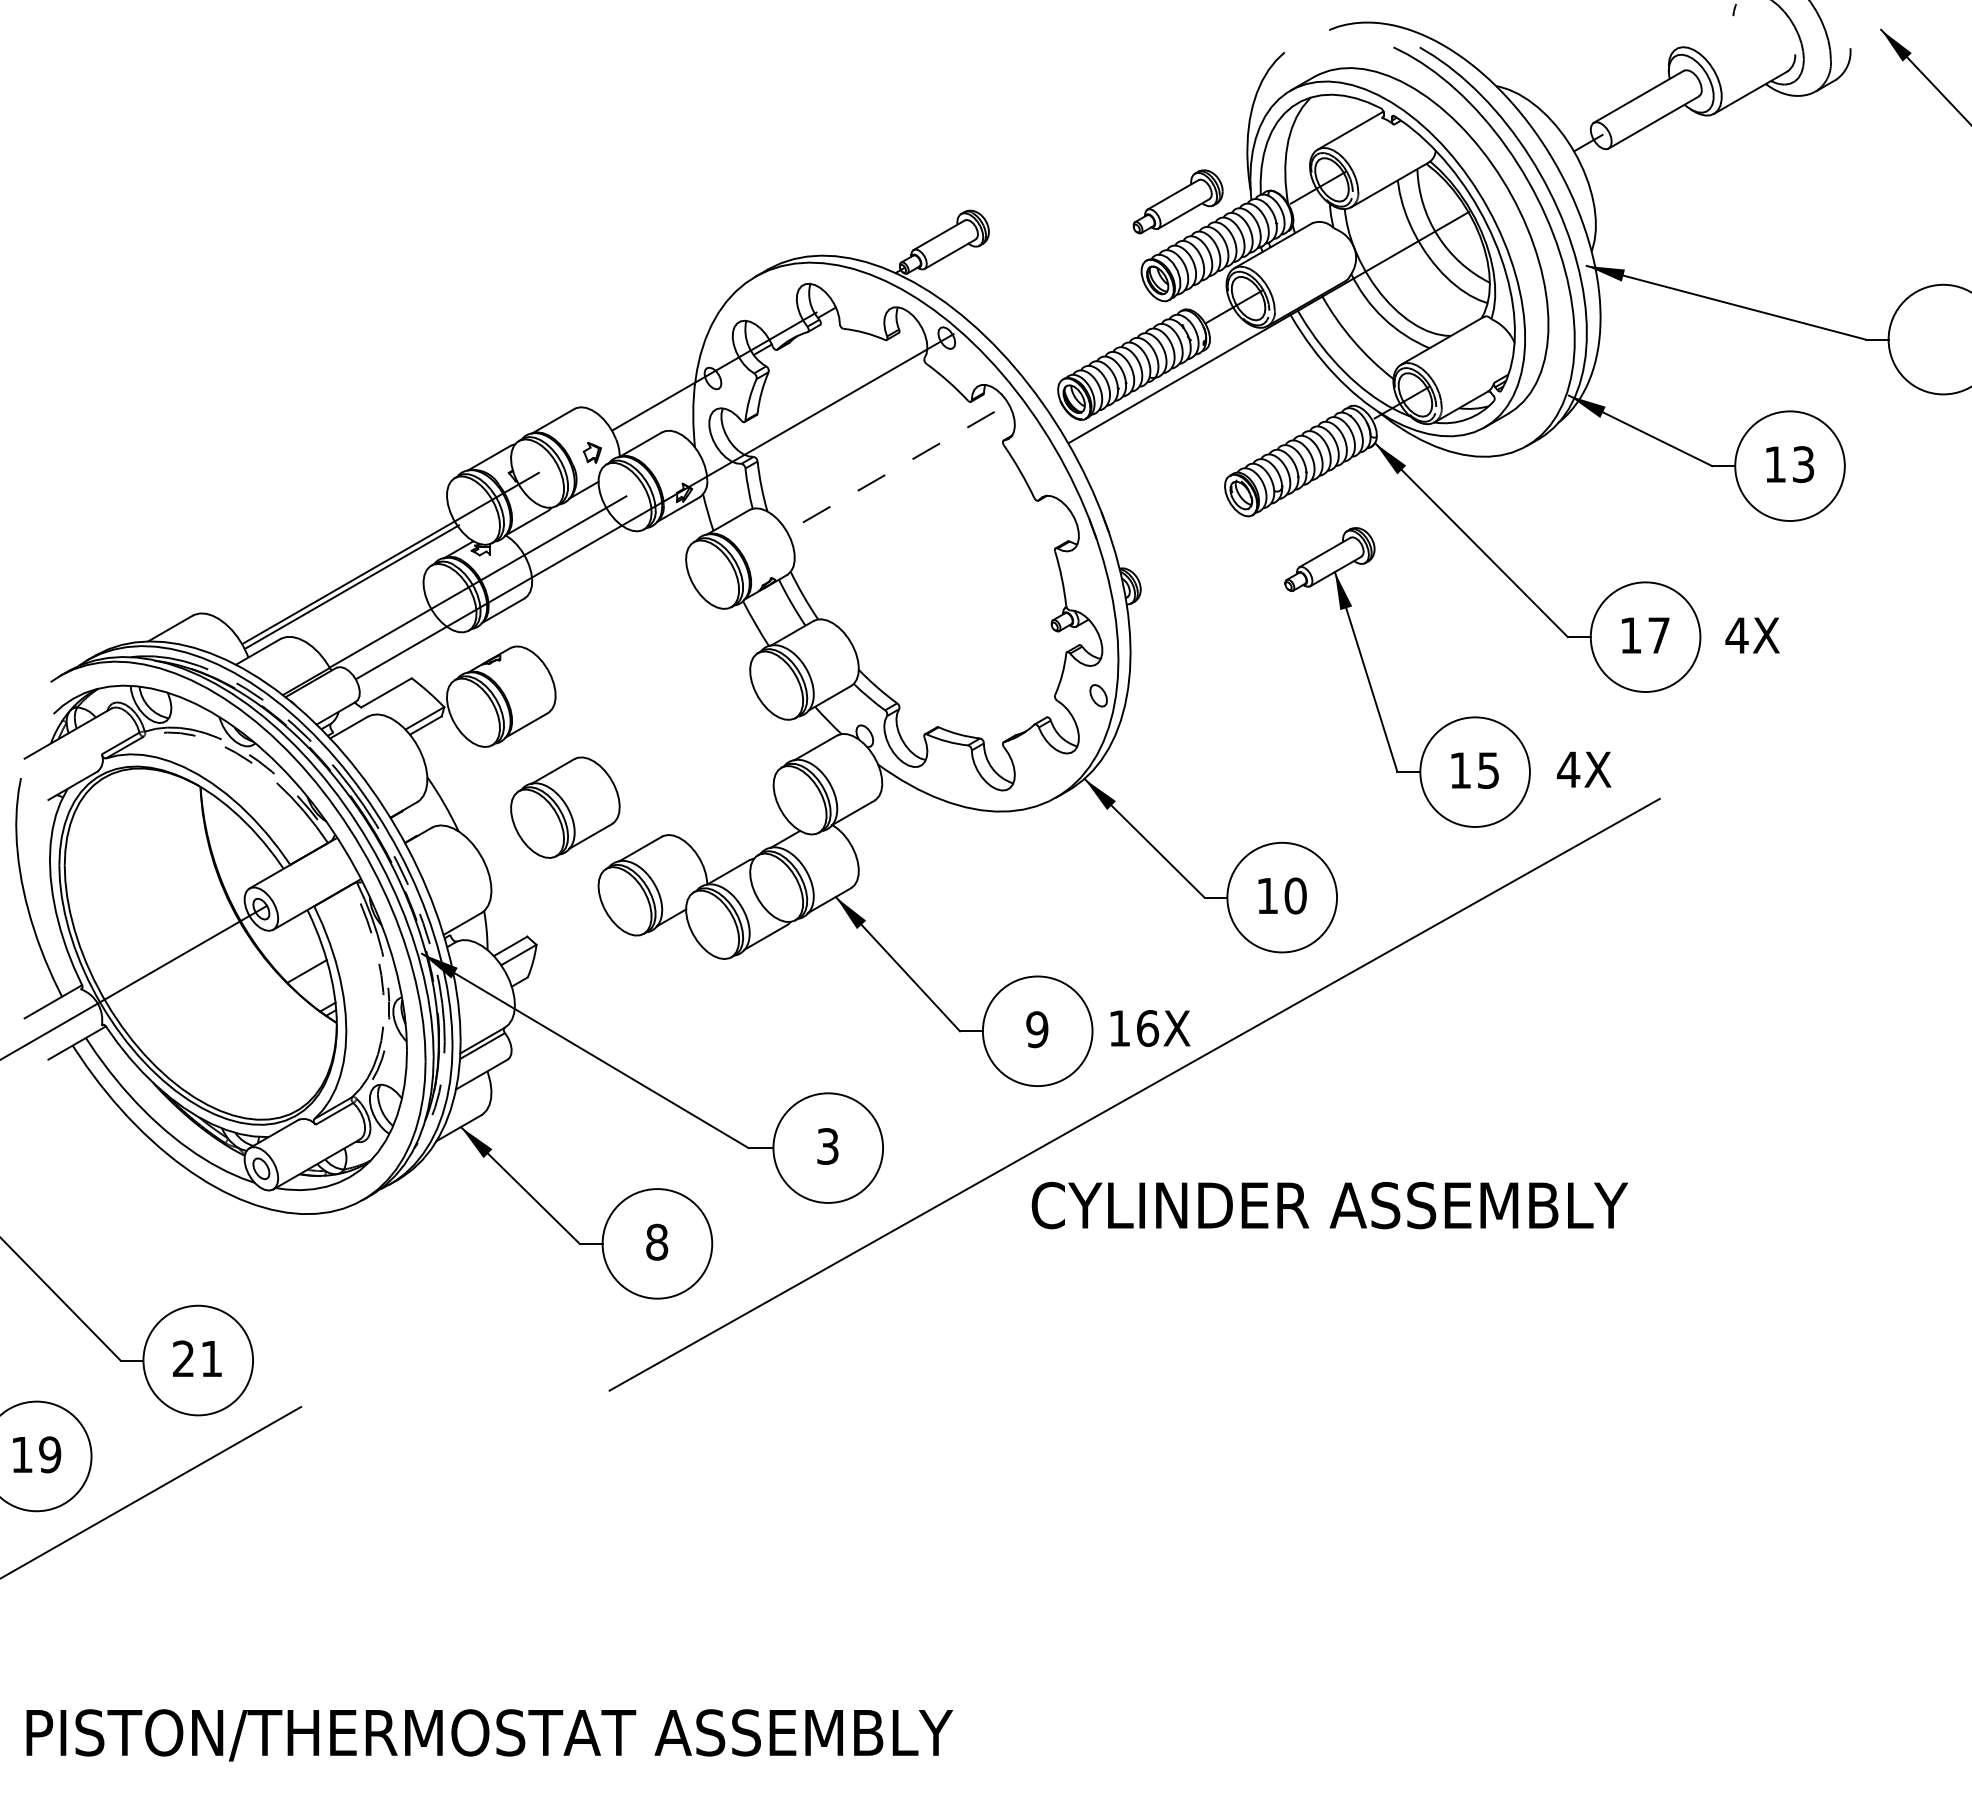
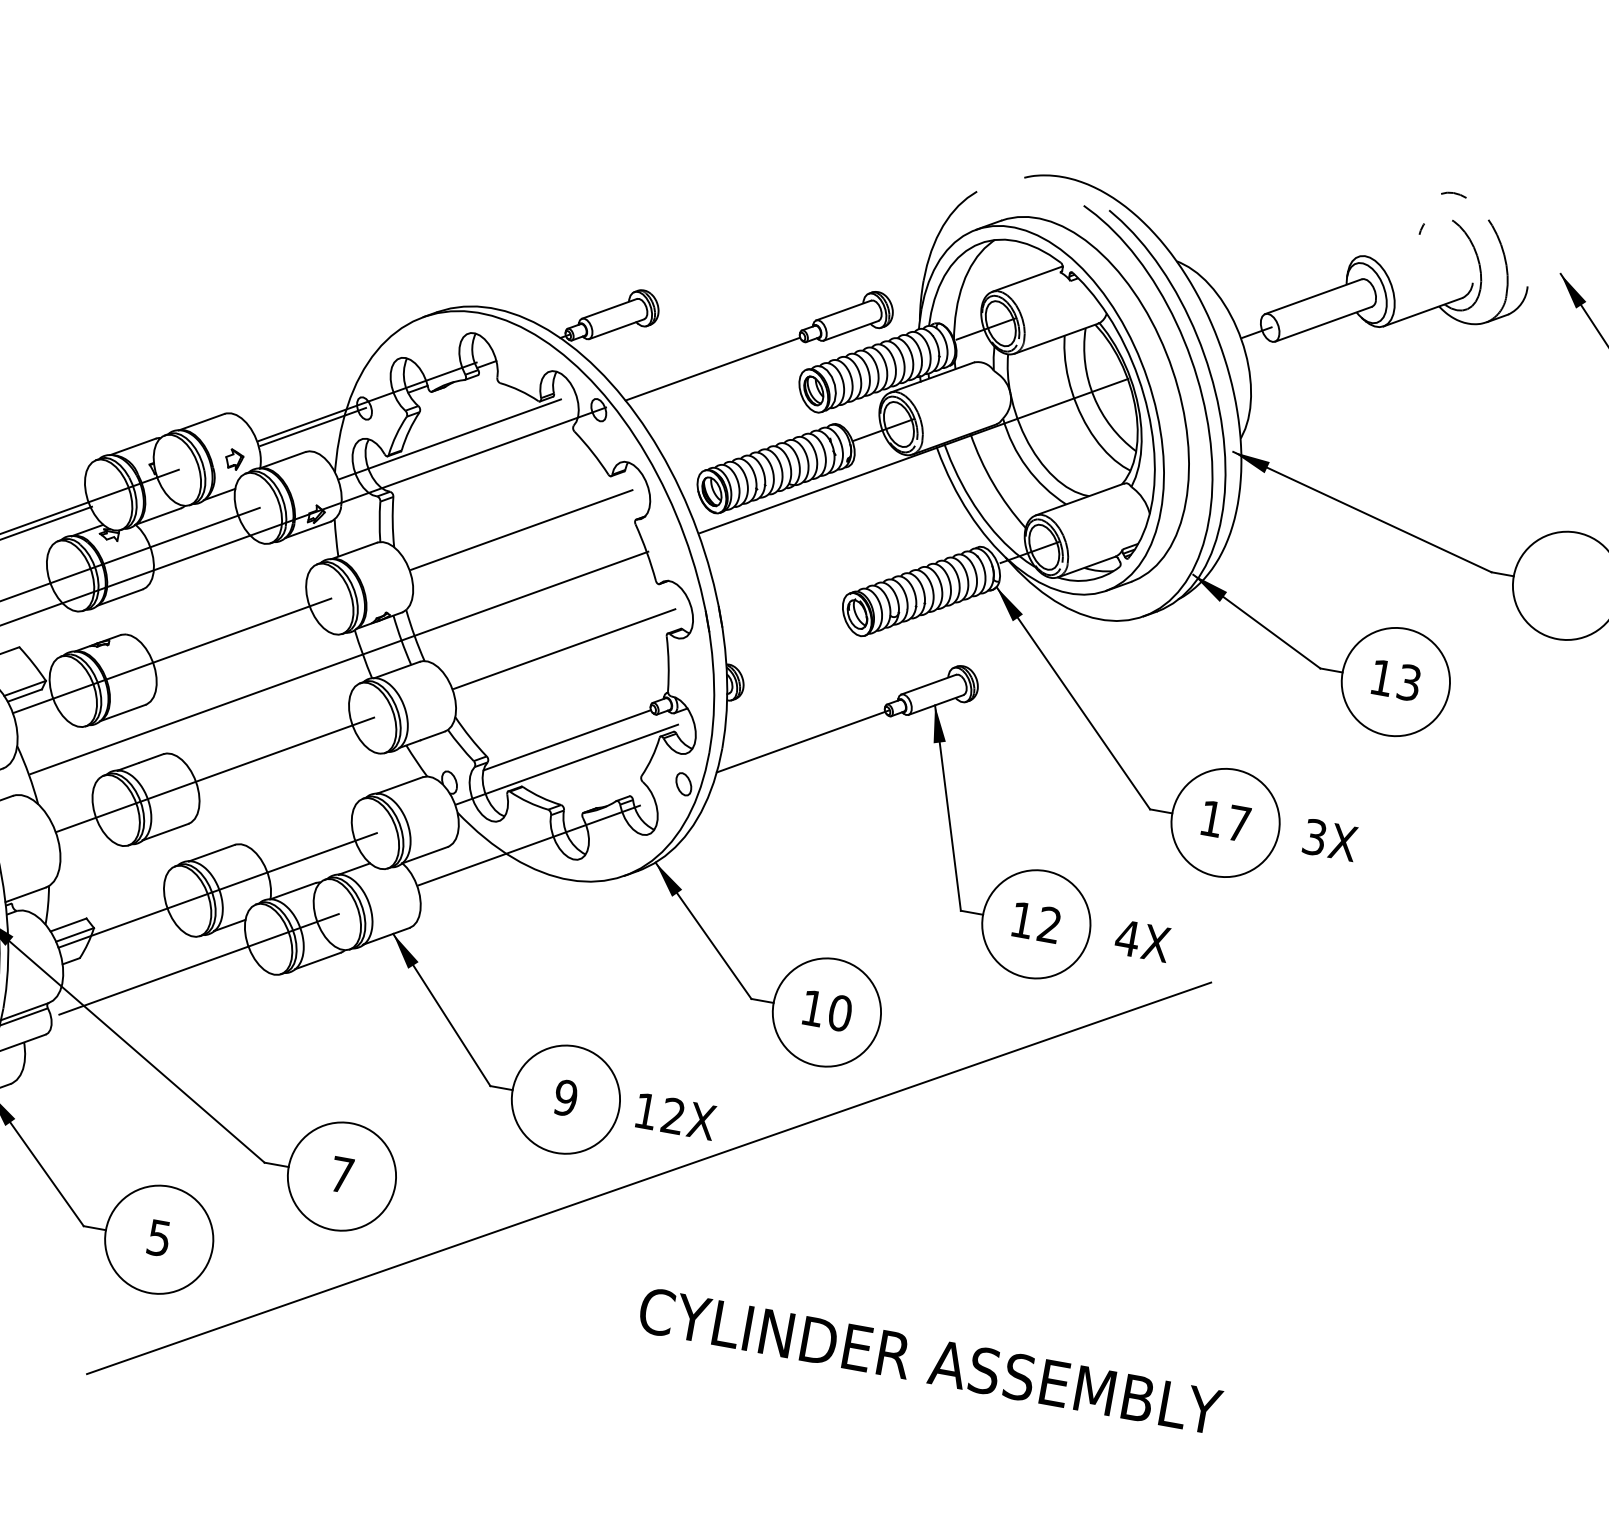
line: (1052, 276) -> (712, 368), added
line: (803, 393) -> (449, 438), added
line: (664, 405) -> (312, 426), added
line: (891, 471) -> (521, 530), dashed -> solid
line: (955, 581) -> (564, 648), added
line: (1209, 631) -> (802, 741), added
text: (1736, 635) -> (1314, 837), 4X -> 3X
line: (733, 636) -> (339, 662), added
line: (565, 659) -> (172, 655), added
line: (974, 672) -> (567, 739), added
line: (978, 696) -> (566, 763), added
line: (629, 770) -> (214, 774), added
text: (1488, 770) -> (1049, 925), 15 -> 12
line: (955, 784) -> (529, 845), added
line: (652, 884) -> (217, 889), added
line: (647, 962) -> (198, 964), added
text: (1148, 1028) -> (674, 1116), 16X -> 12X
text: (827, 1146) -> (341, 1174), 3 -> 7
text: (1329, 1205) -> (930, 1361), moved
text: (657, 1241) -> (159, 1237), 8 -> 5

